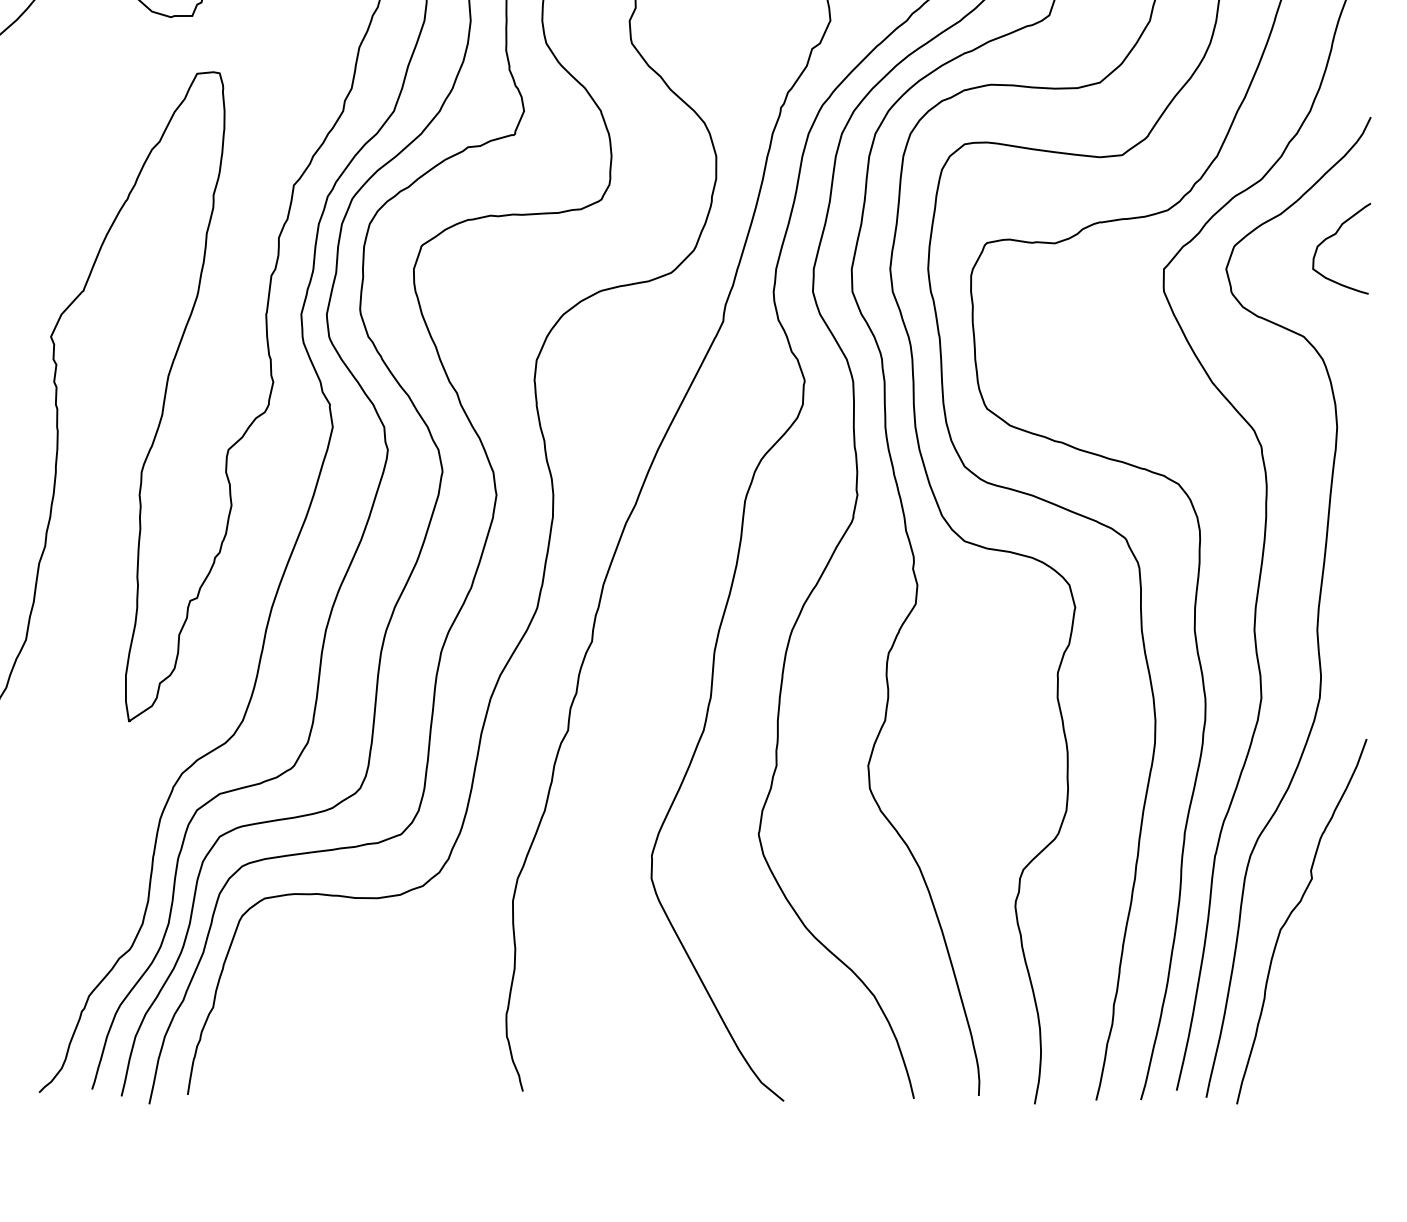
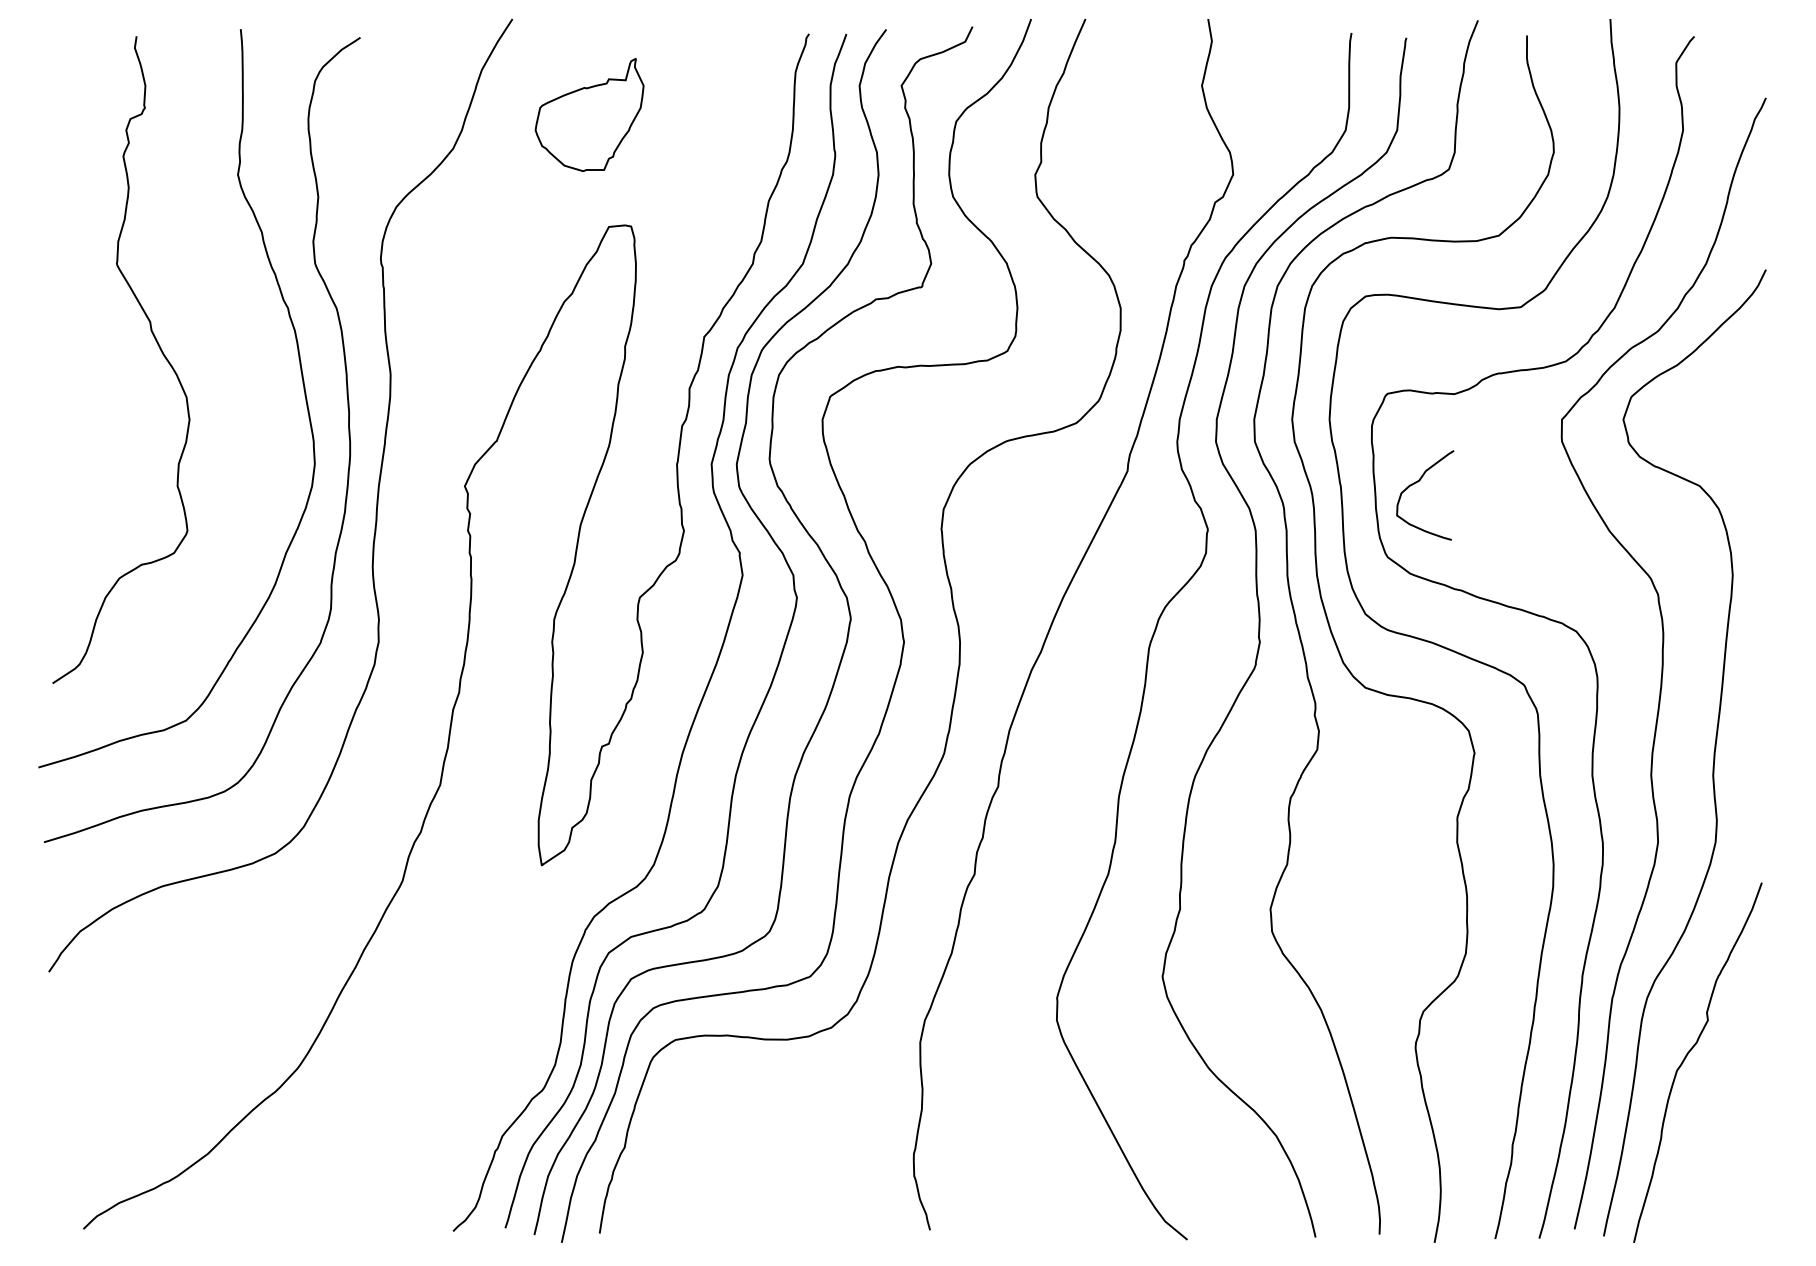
curve: (1334, 235) -> (1418, 482), moved

